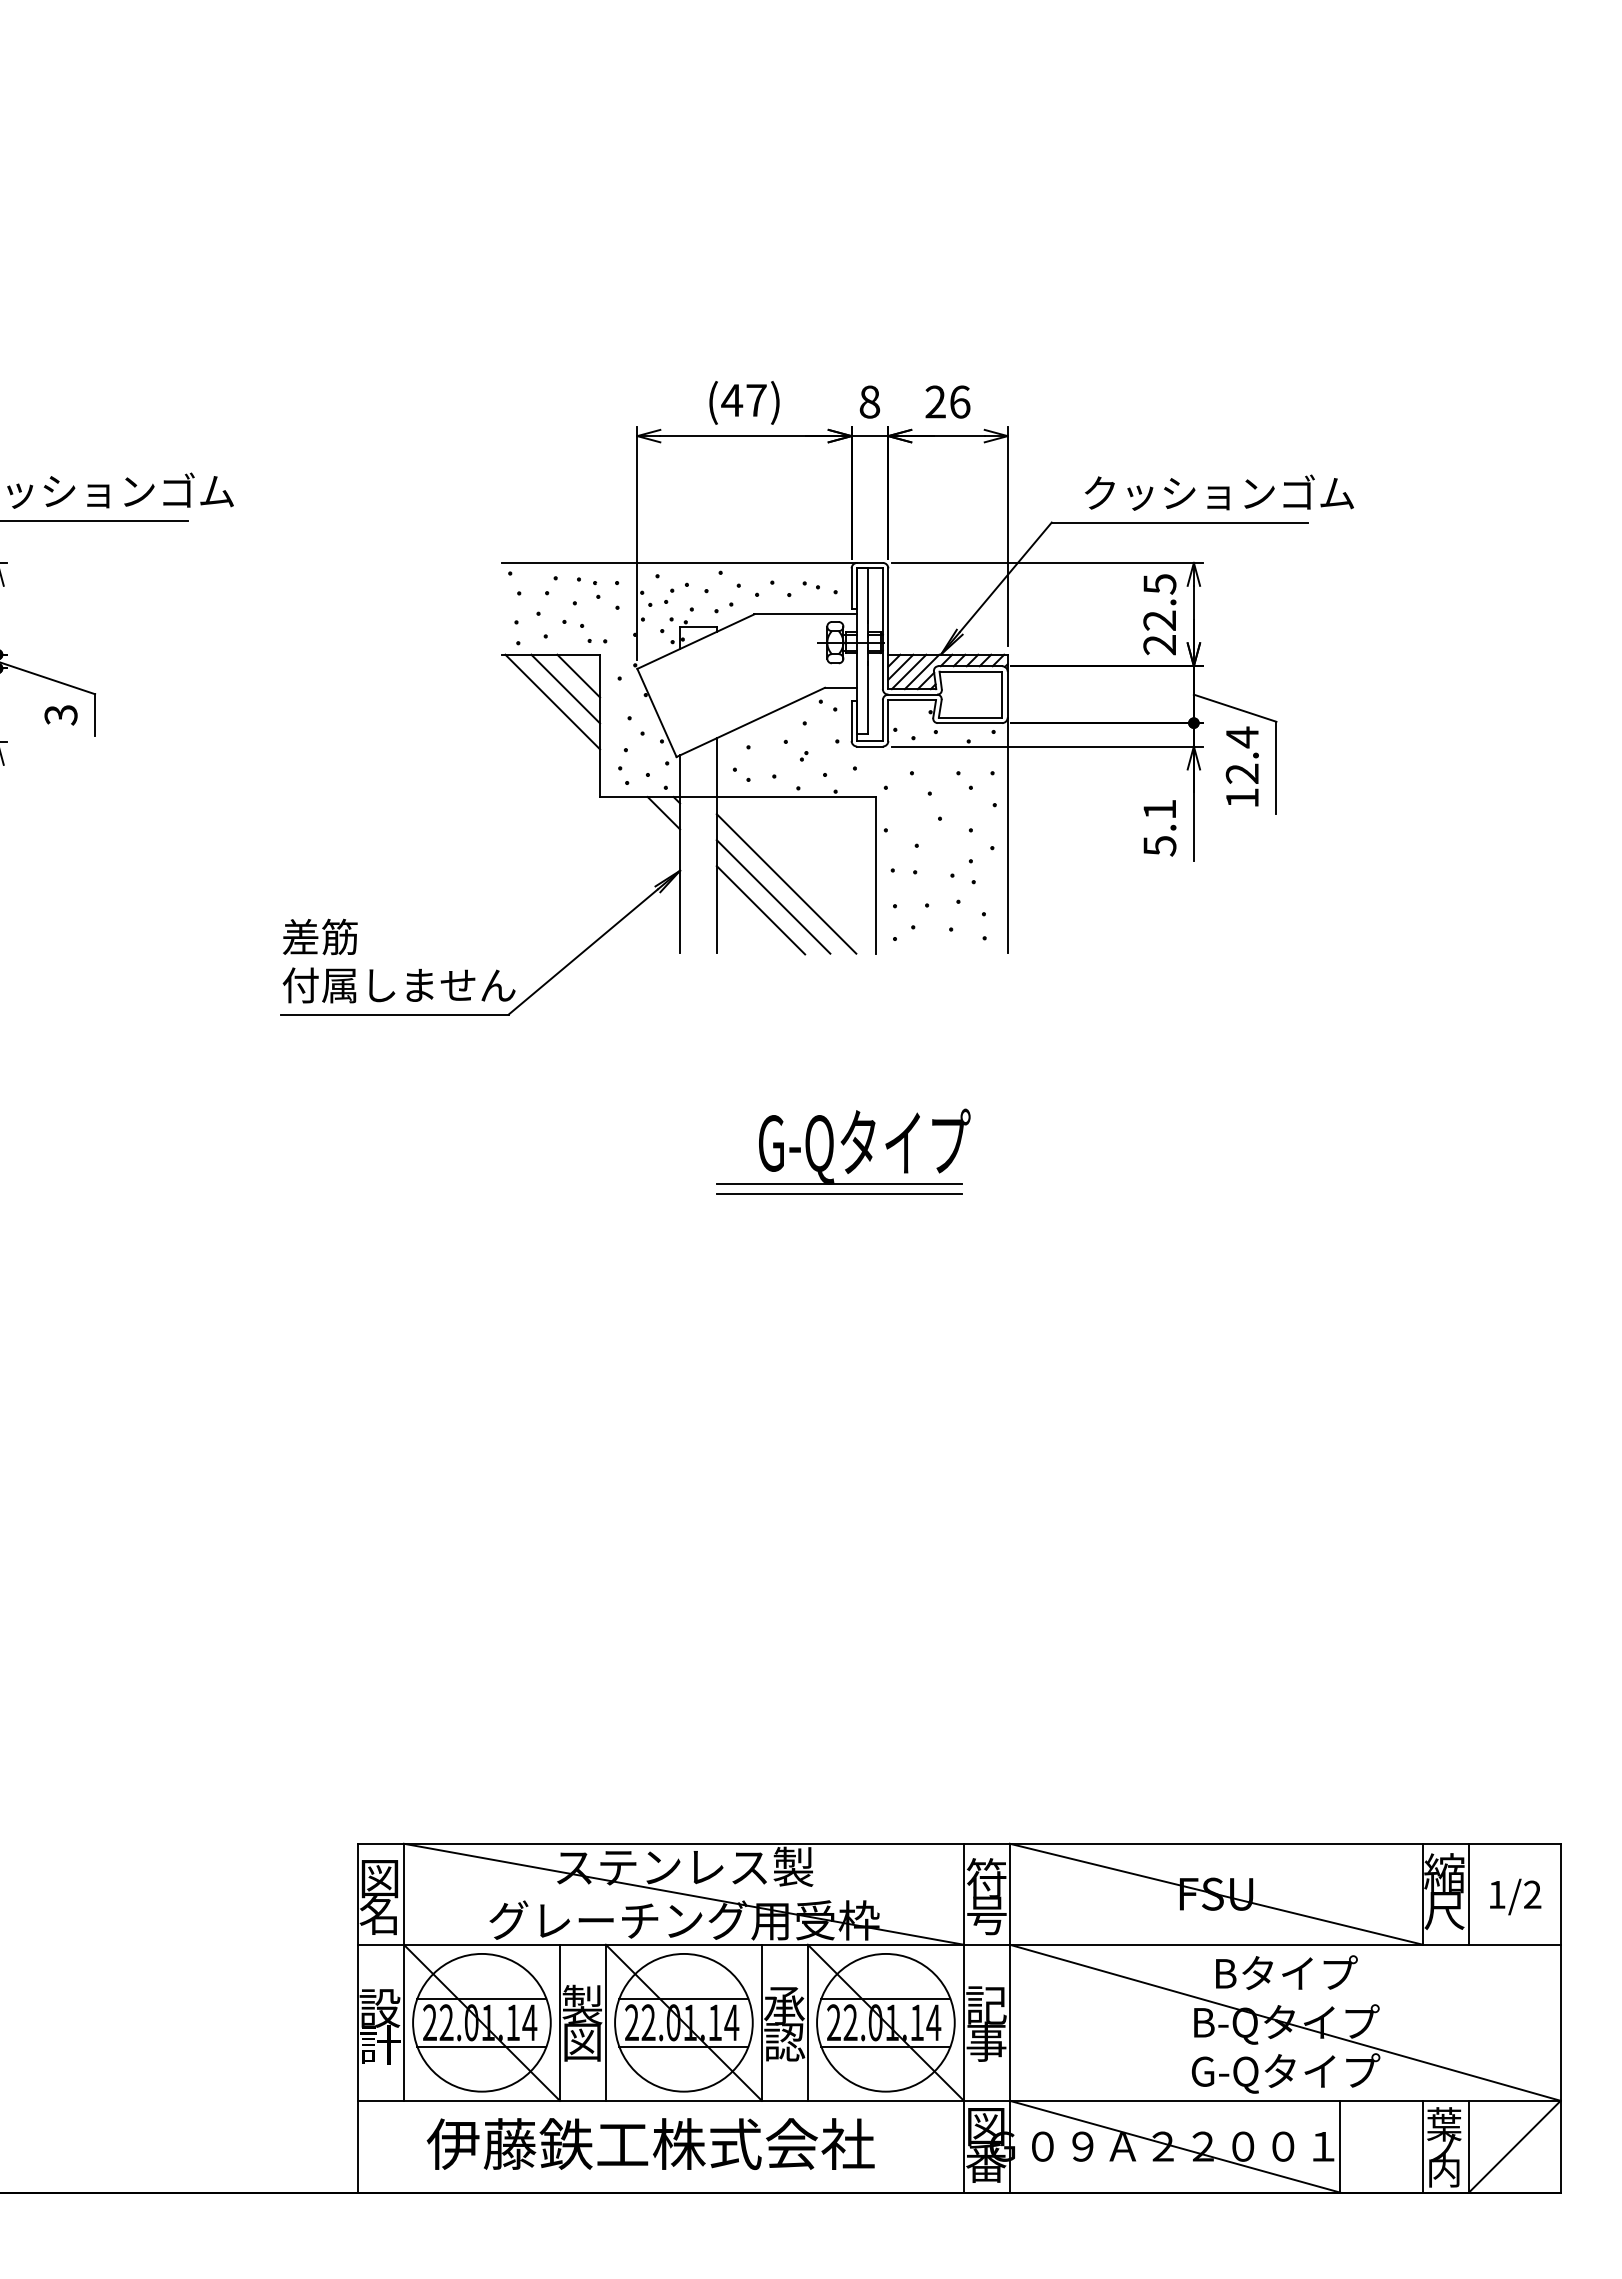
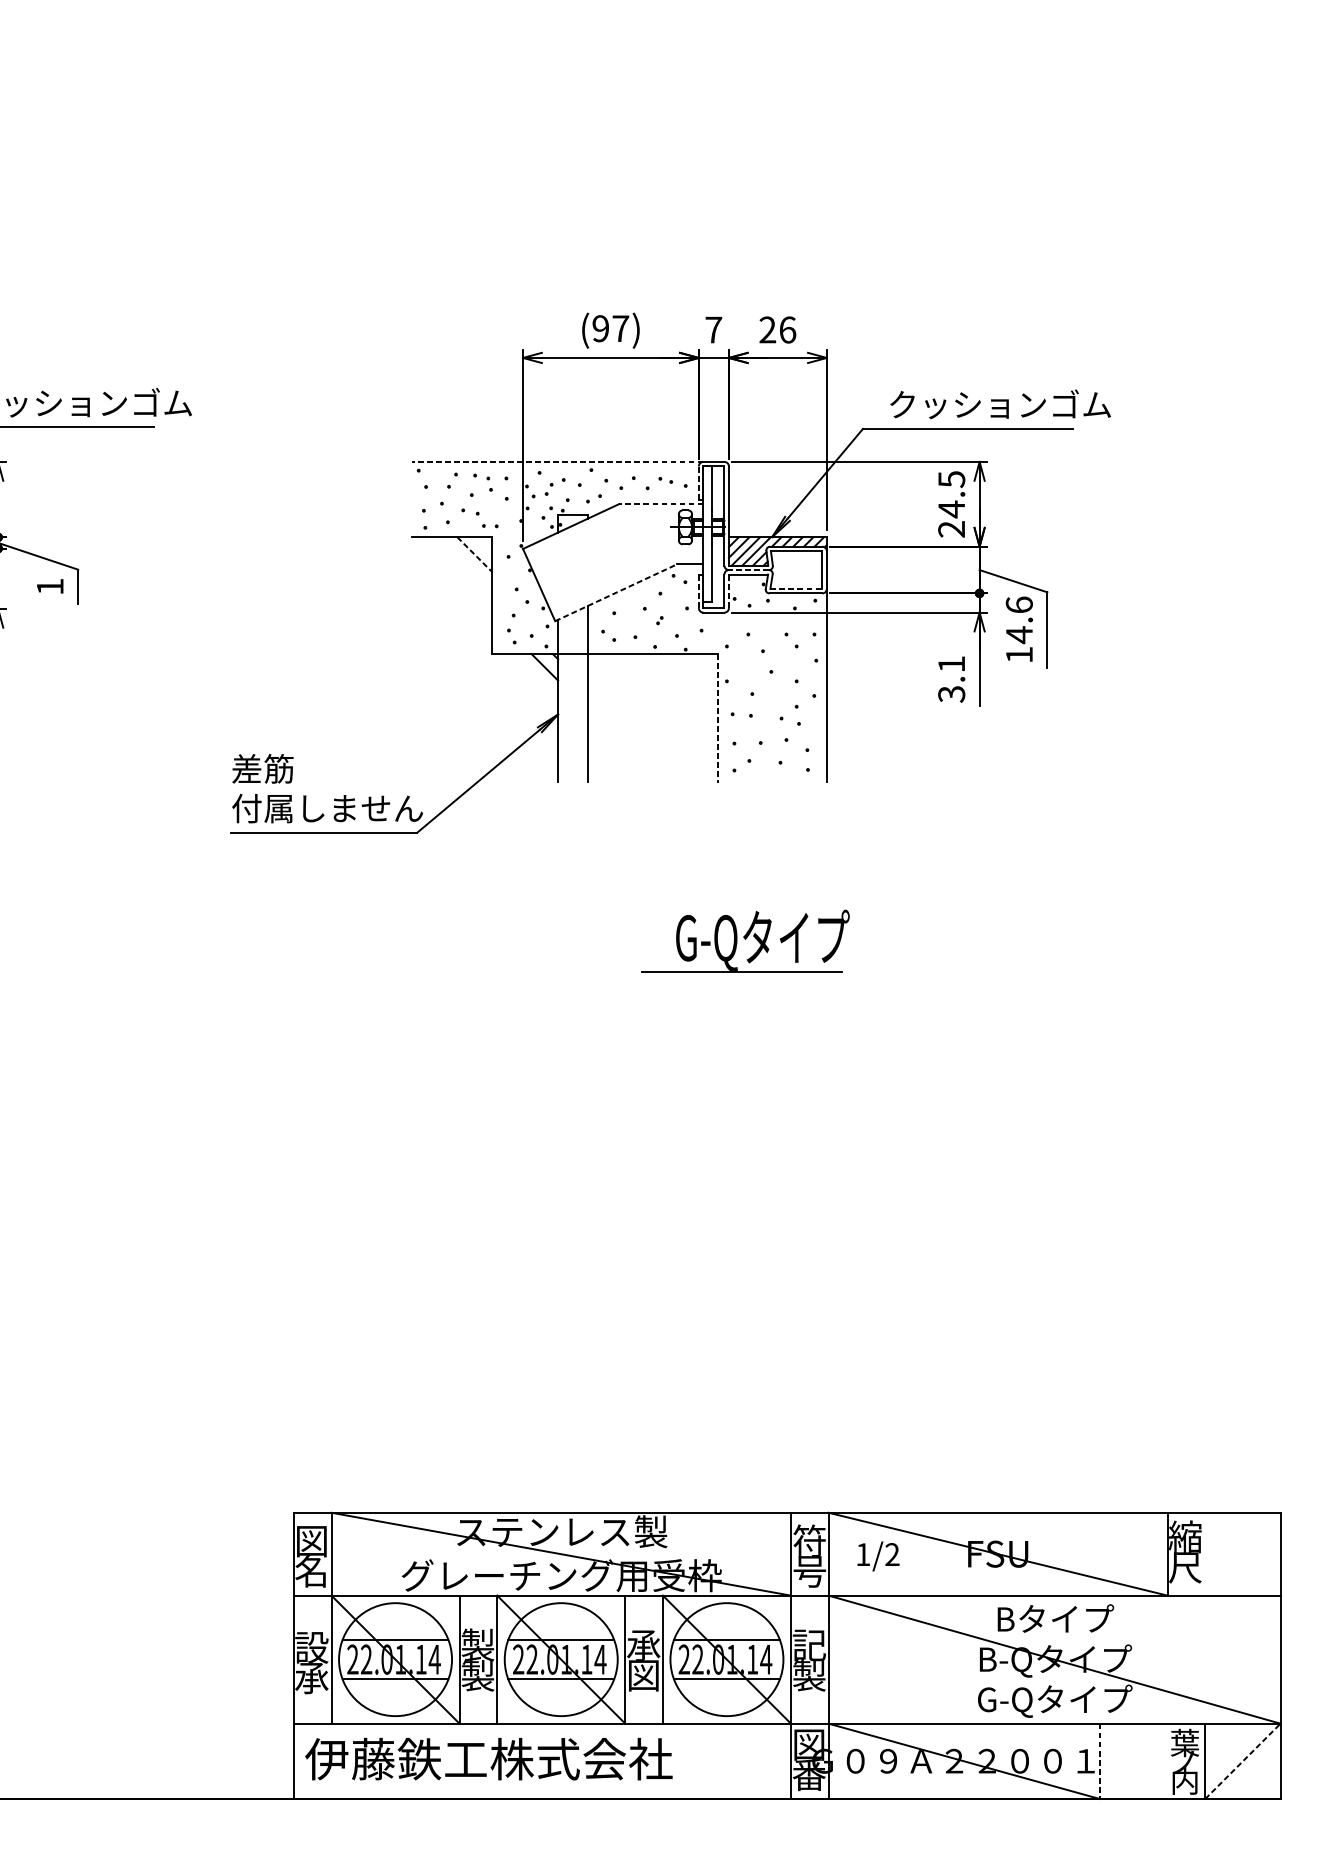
text: (732, 400) -> (601, 328), (47) -> (97)
text: (869, 401) -> (713, 329), 8 -> 7
line: (679, 562) -> (557, 461), solid -> dashed
line: (851, 588) -> (698, 482), solid -> dashed
line: (805, 614) -> (660, 504), solid -> dashed
text: (1159, 620) -> (951, 509), 22.5 -> 24.5
line: (579, 676) -> (475, 555), solid -> dashed
line: (565, 688) -> (464, 564), removed
line: (912, 694) -> (748, 569), solid -> dashed
line: (552, 701) -> (453, 575), removed
text: (60, 715) -> (49, 587), 3 -> 1
line: (970, 717) -> (796, 588), solid -> dashed
line: (851, 720) -> (698, 591), solid -> dashed
line: (888, 720) -> (729, 591), solid -> dashed
line: (750, 722) -> (615, 592), solid -> dashed
text: (1241, 755) -> (1018, 619), 12.4 -> 14.6
text: (1159, 846) -> (951, 694), 5.1 -> 3.1
line: (875, 875) -> (718, 718), solid -> dashed
line: (786, 883) -> (645, 724), removed
line: (773, 896) -> (634, 735), removed
line: (760, 910) -> (624, 747), removed
part: (843, 1146) -> (745, 940), moved
line: (839, 1194) -> (688, 980), removed
line: (1468, 1893) -> (1204, 1553), removed
text: (1515, 1896) -> (878, 1556), moved
text: (582, 2041) -> (478, 1675), 図 -> 製
text: (986, 2041) -> (809, 1675), 事 -> 製
text: (784, 2042) -> (643, 1675), 認 -> 図
text: (379, 2044) -> (311, 1677), 計 -> 承
text: (650, 2143) -> (488, 1758), moved
line: (1340, 2146) -> (1099, 1761), solid -> dashed
line: (1423, 2146) -> (1167, 1761), removed
line: (1514, 2146) -> (1242, 1761), solid -> dashed

